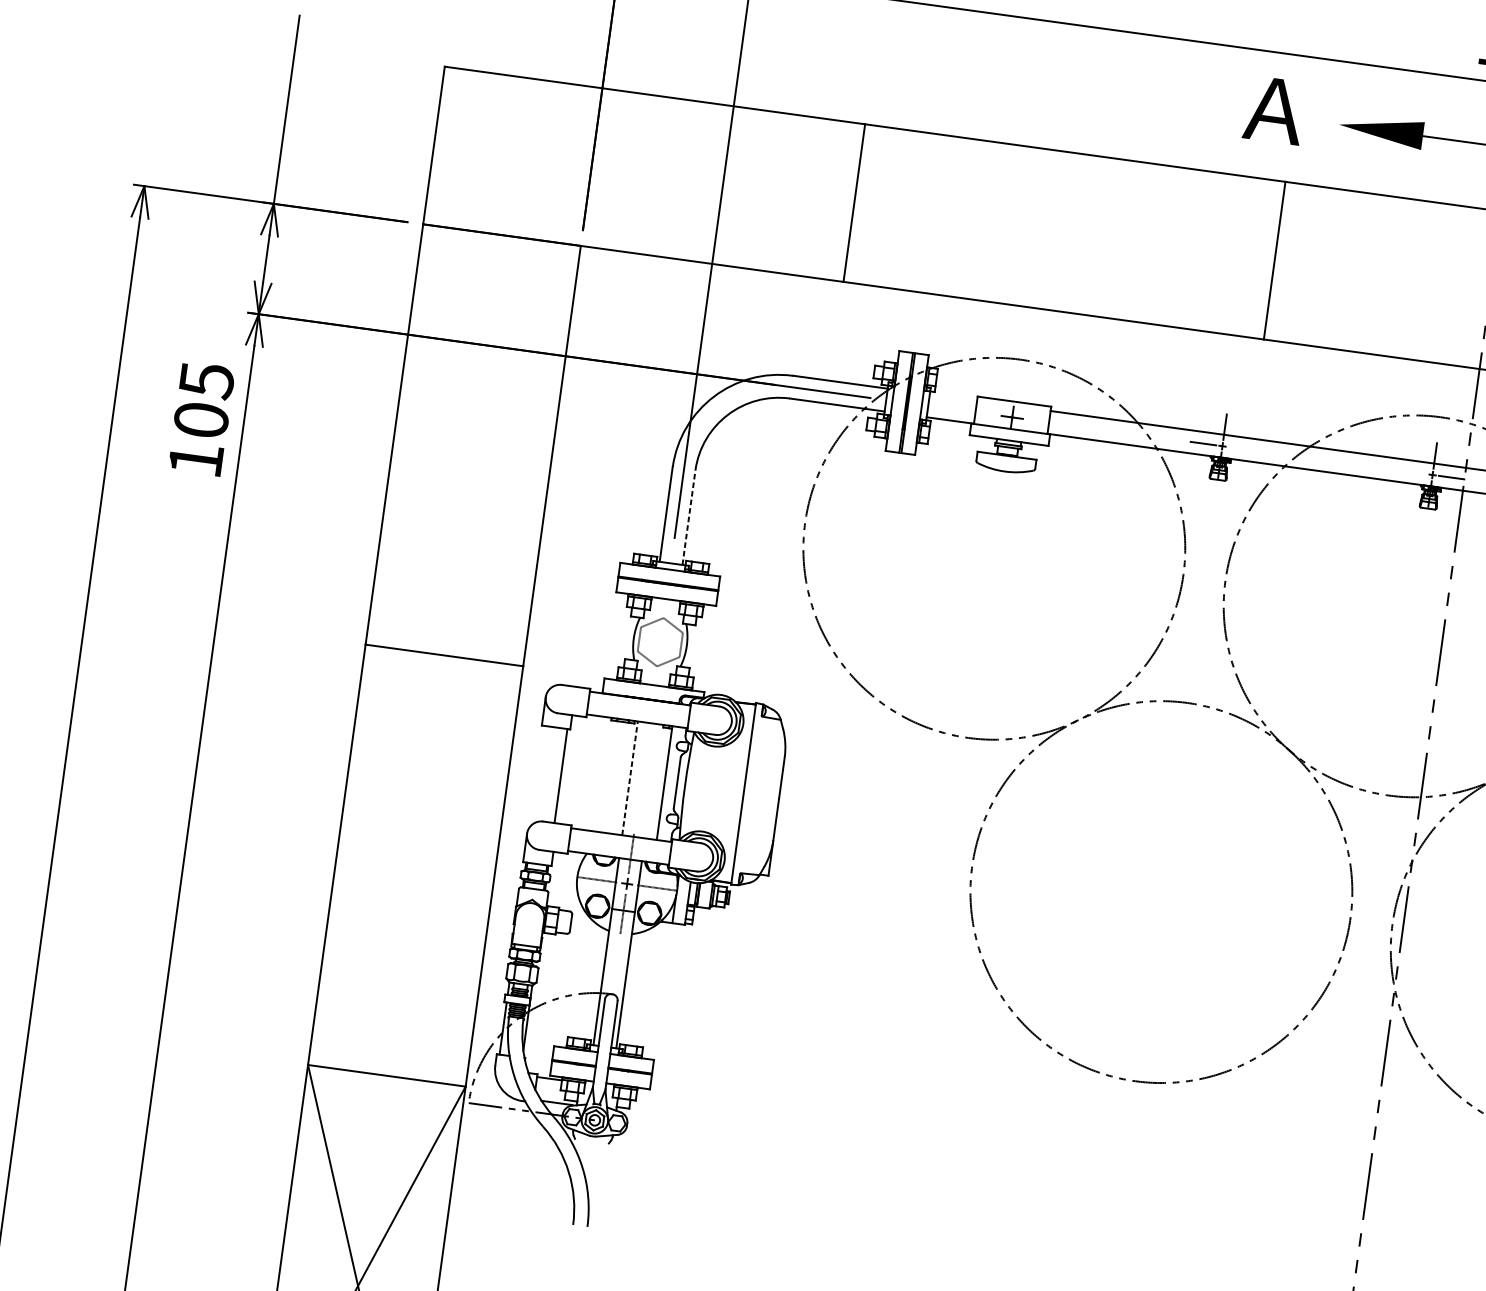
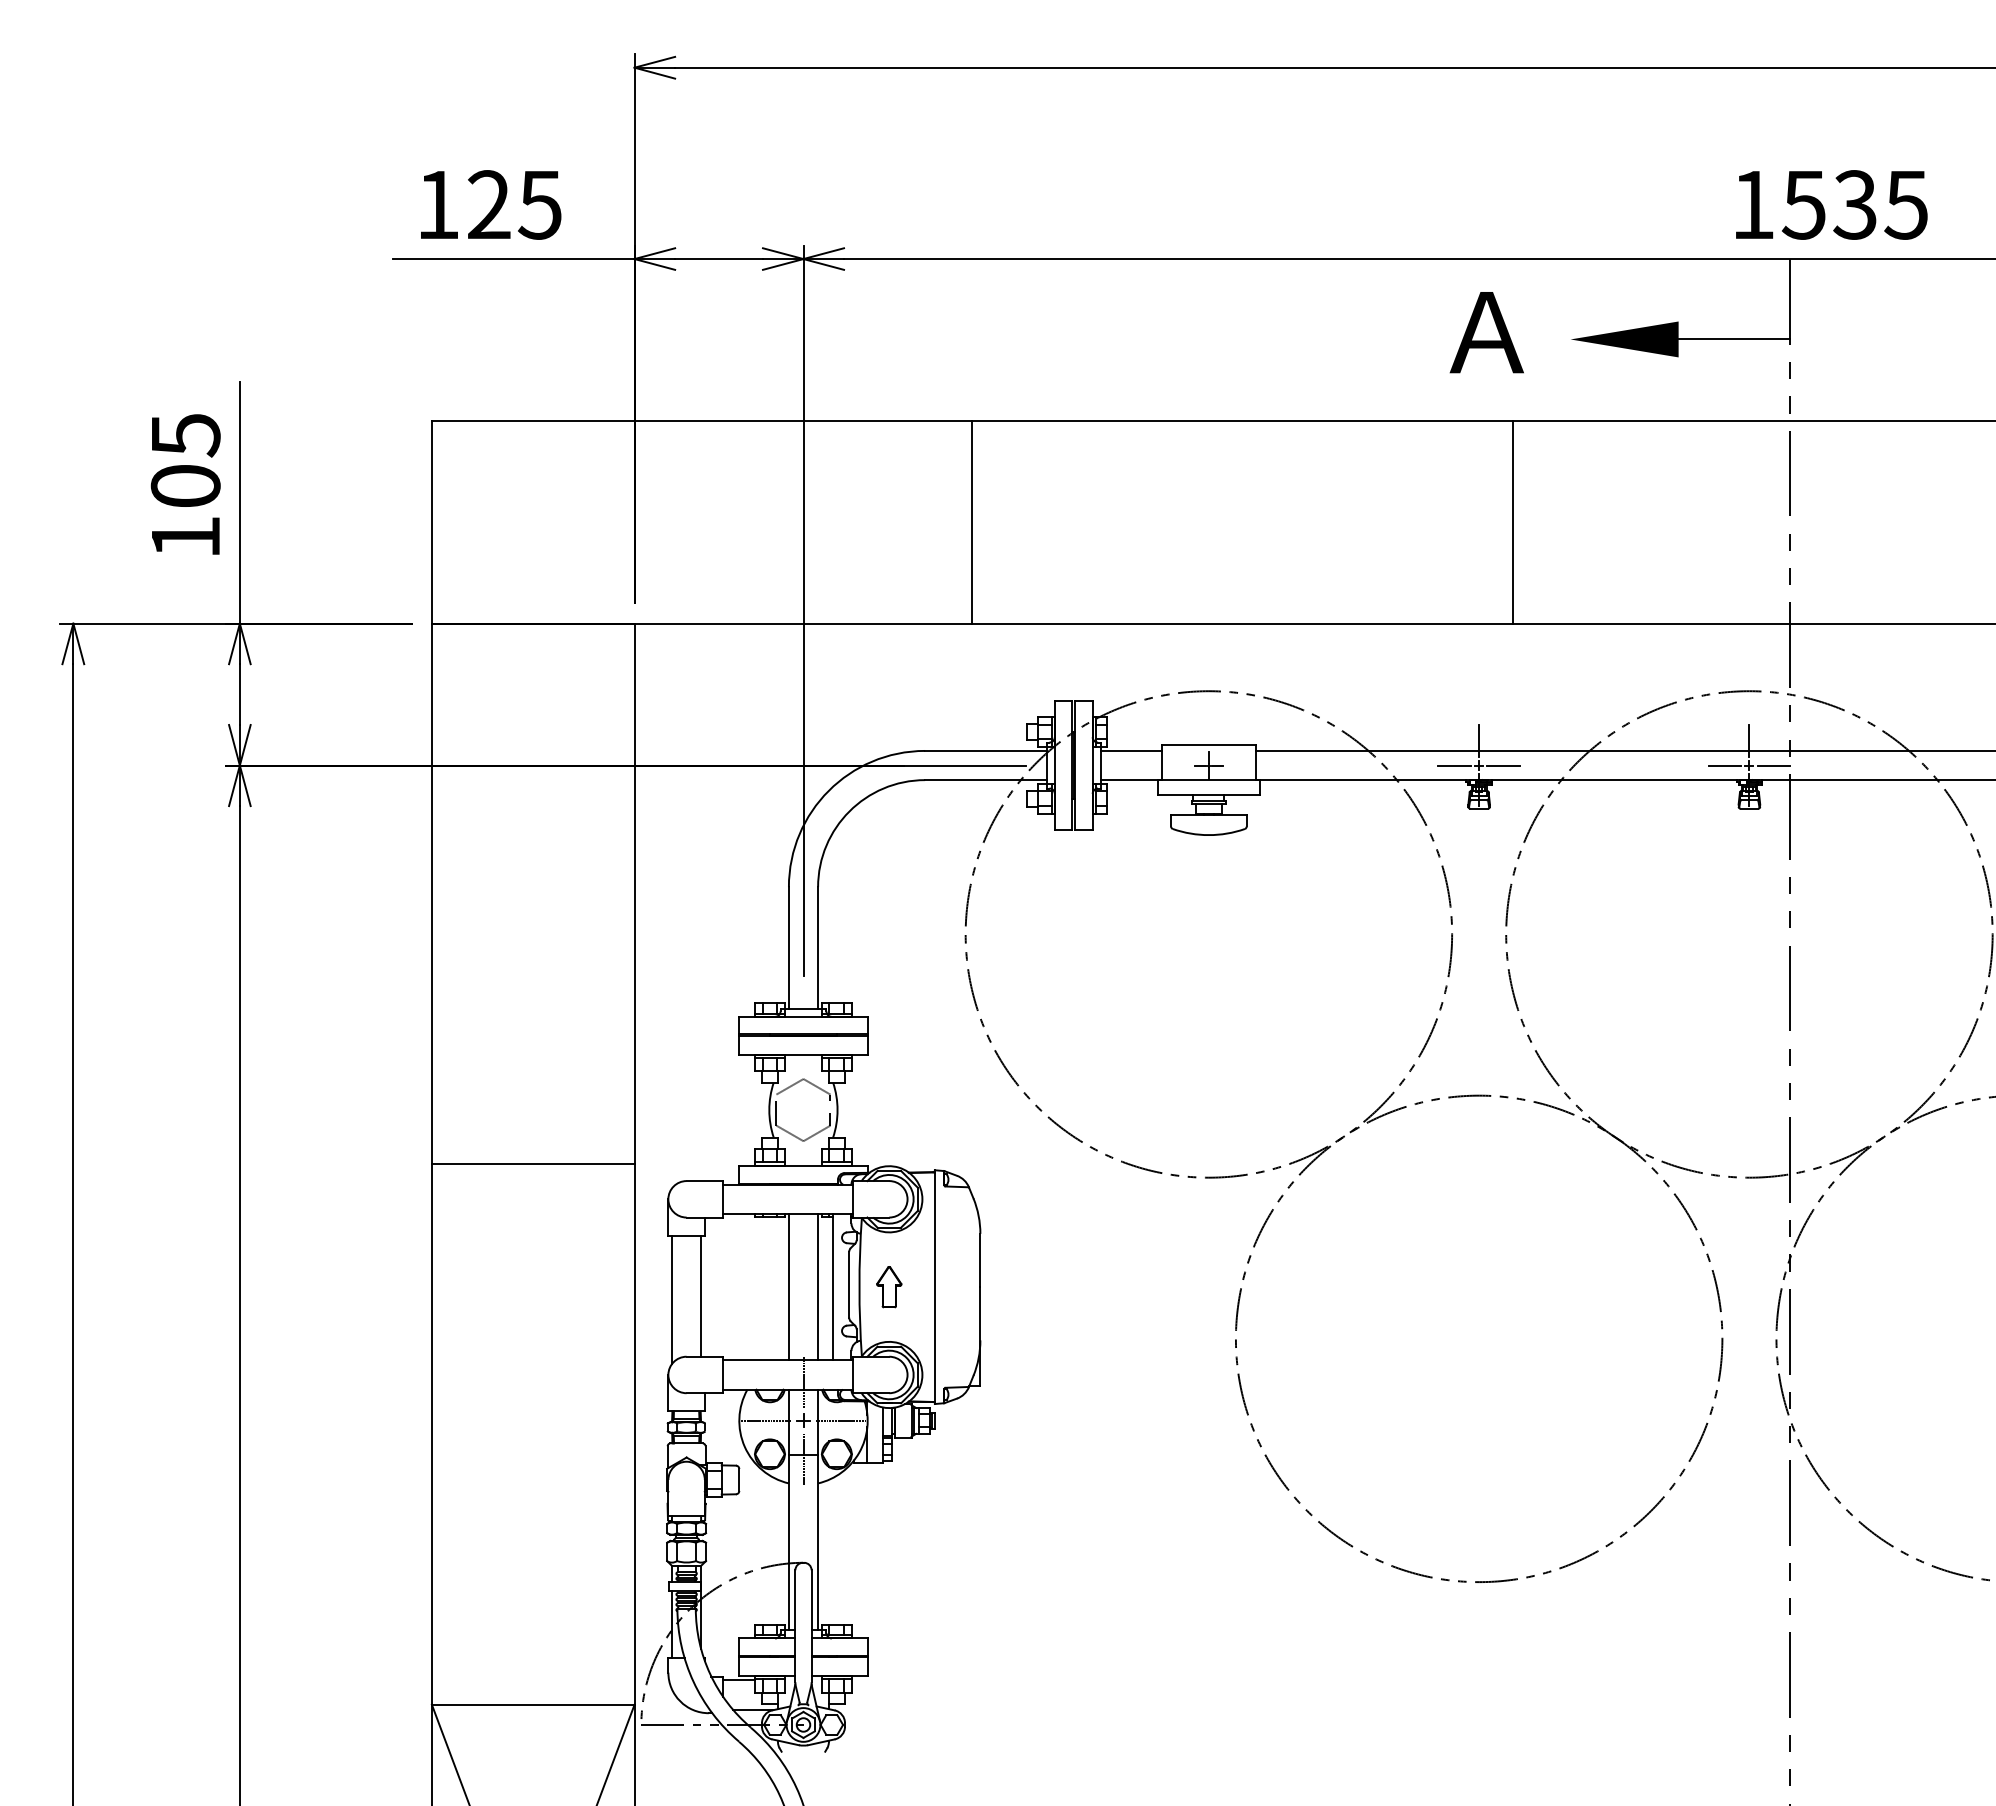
line: (952, 397) -> (1130, 750), added
text: (201, 418) -> (185, 484), moved
line: (1241, 448) -> (1503, 765), added
line: (1413, 472) -> (1724, 765), added
line: (689, 517) -> (818, 947), dashed -> solid
line: (537, 775) -> (671, 1299), added
line: (629, 777) -> (788, 1286), dashed -> solid
line: (653, 781) -> (818, 1287), added
part: (708, 789) -> (889, 1287), added

